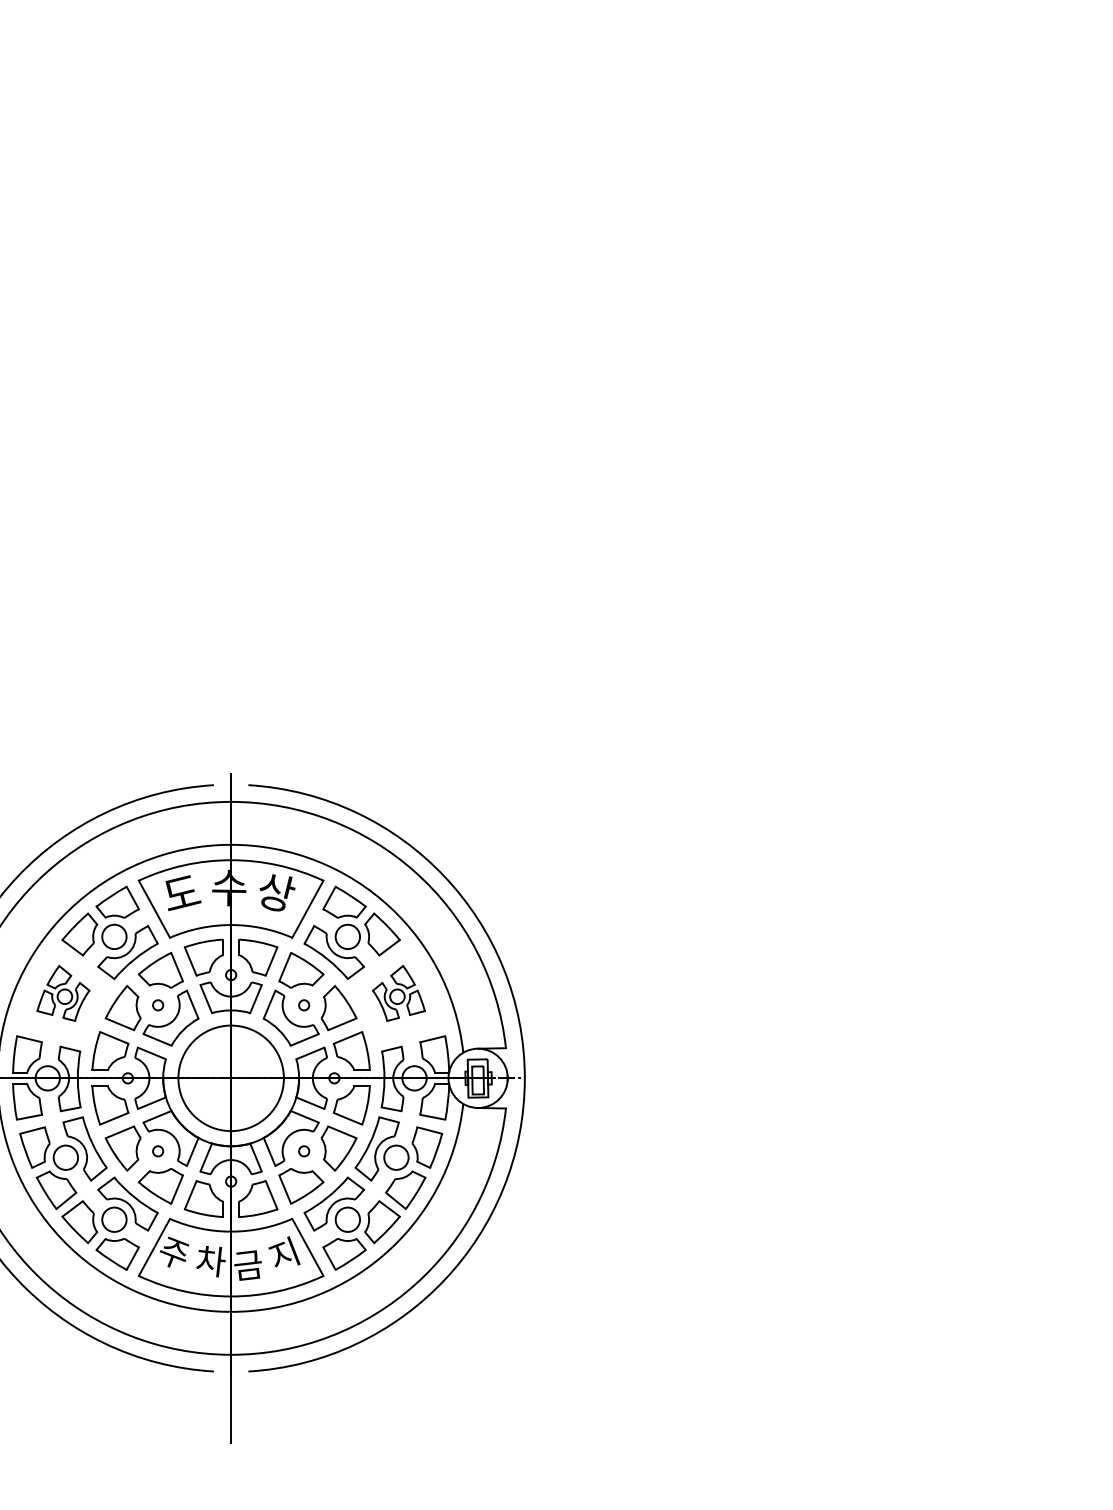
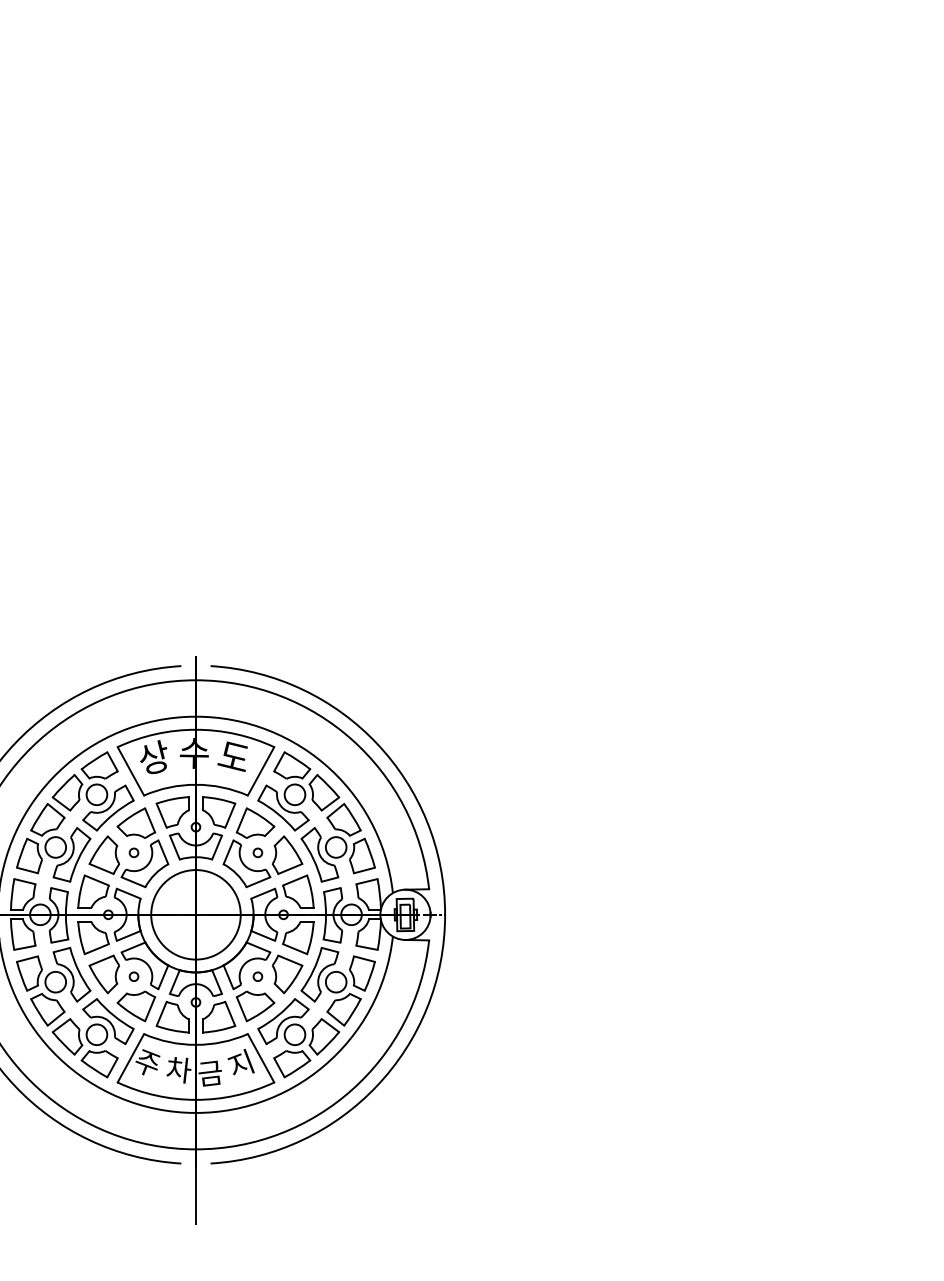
text: (183, 892) -> (155, 757), 도 -> 상
text: (275, 892) -> (233, 757), 상 -> 도
part: (63, 993) -> (53, 842), size x1.67
part: (398, 993) -> (337, 842), size x1.67

